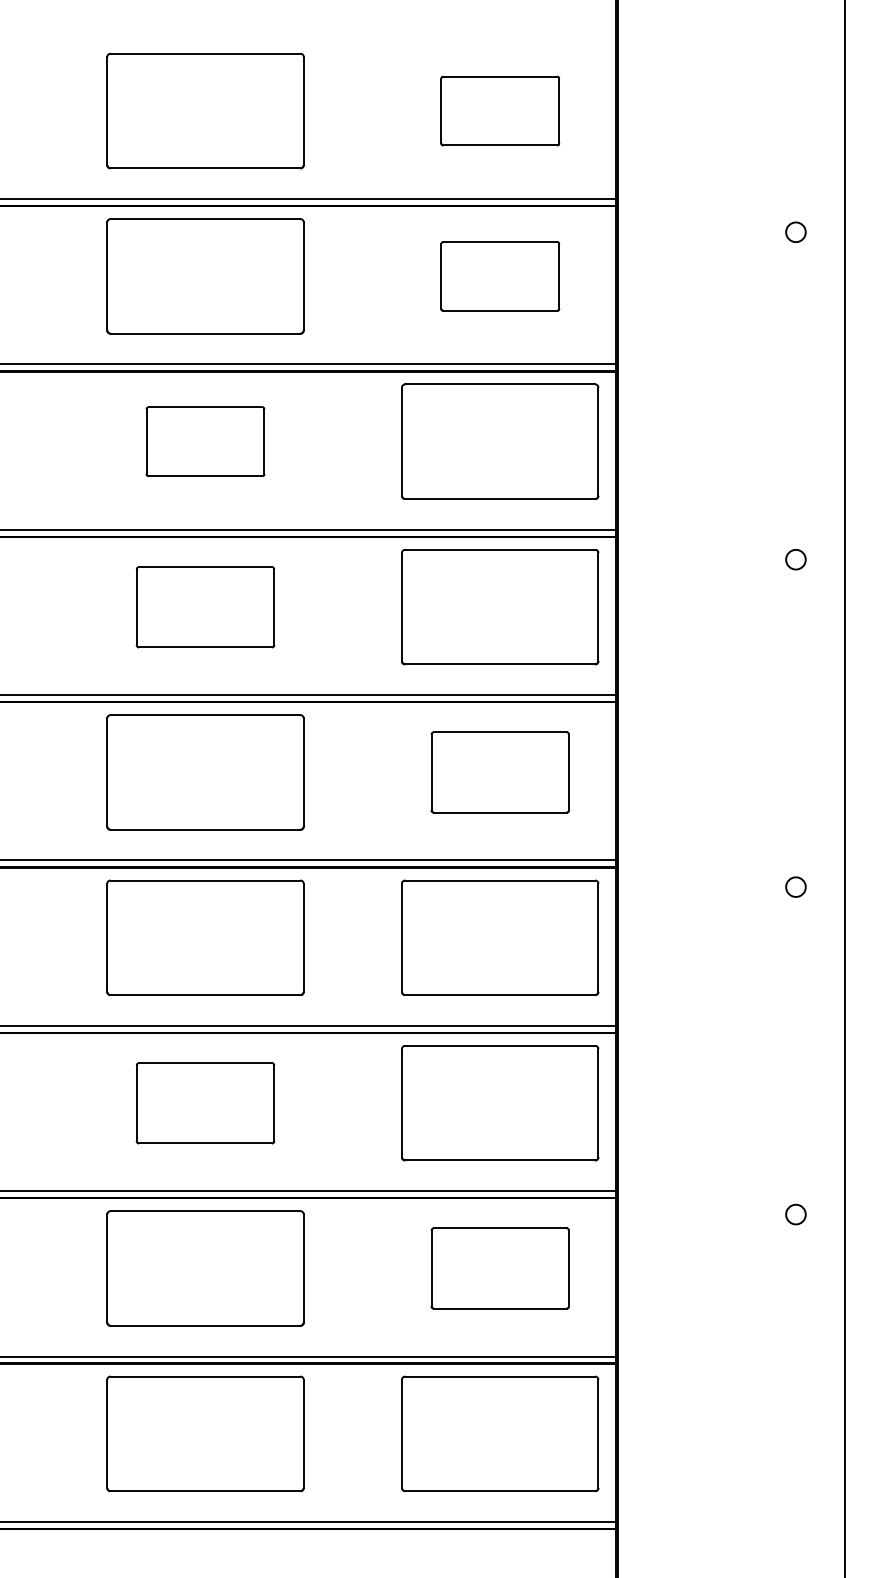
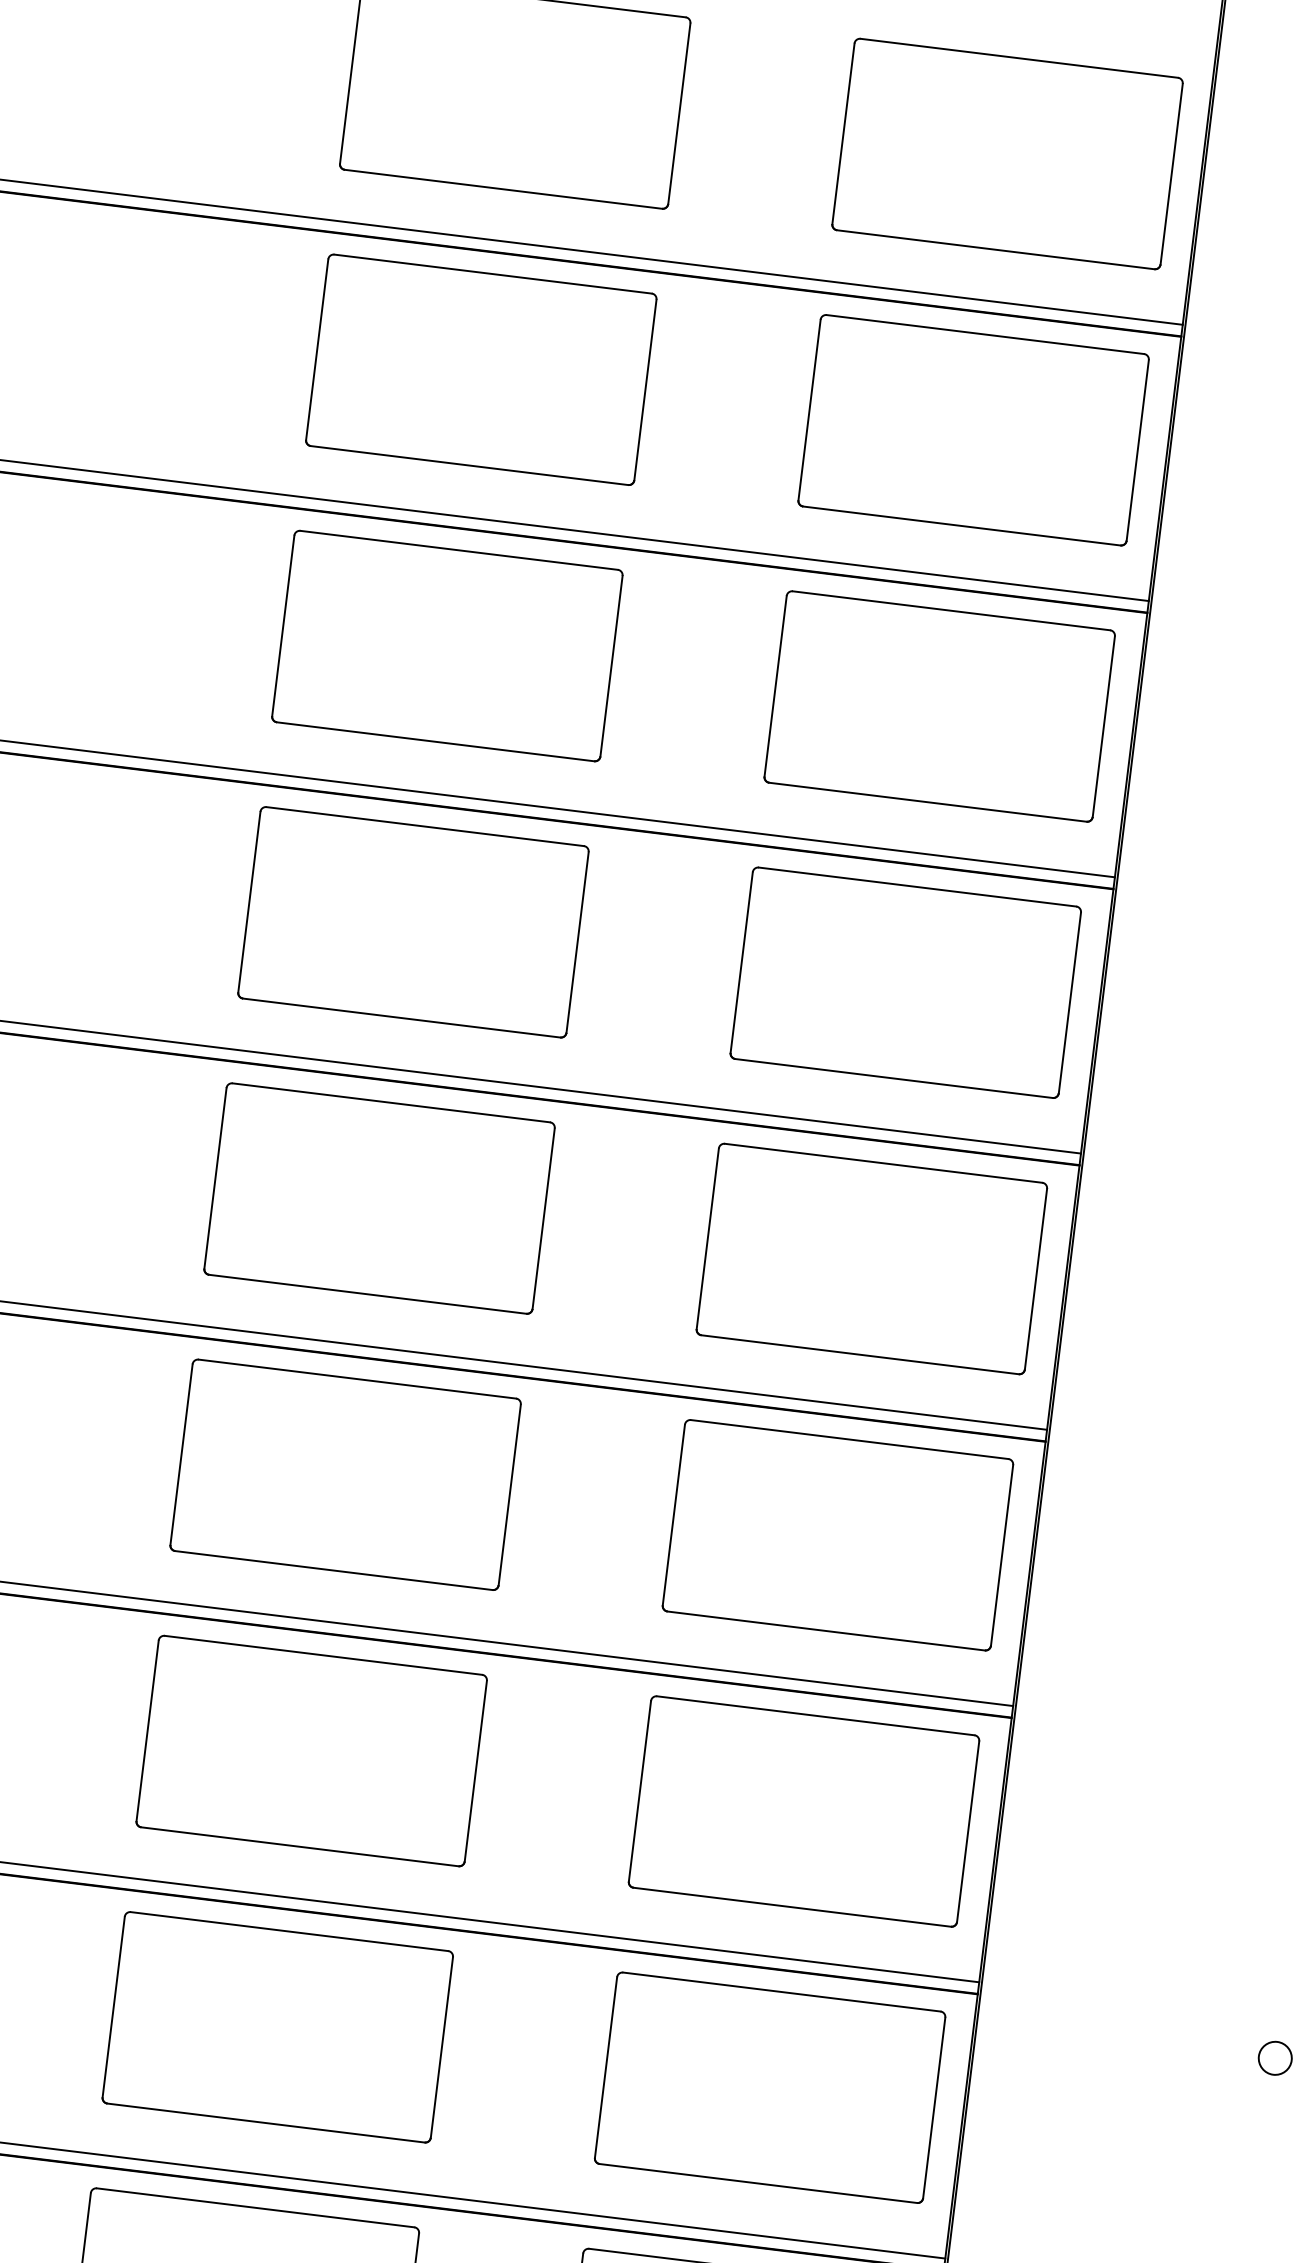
part: (500, 110) -> (1008, 153), size x1.67
part: (500, 276) -> (974, 430), size x1.67
part: (205, 441) -> (447, 645), size x1.67
part: (205, 607) -> (413, 922), size x1.43
part: (500, 772) -> (872, 1259), size x1.43
part: (205, 1103) -> (311, 1751), size x1.43
part: (500, 1268) -> (770, 2087), size x1.43

